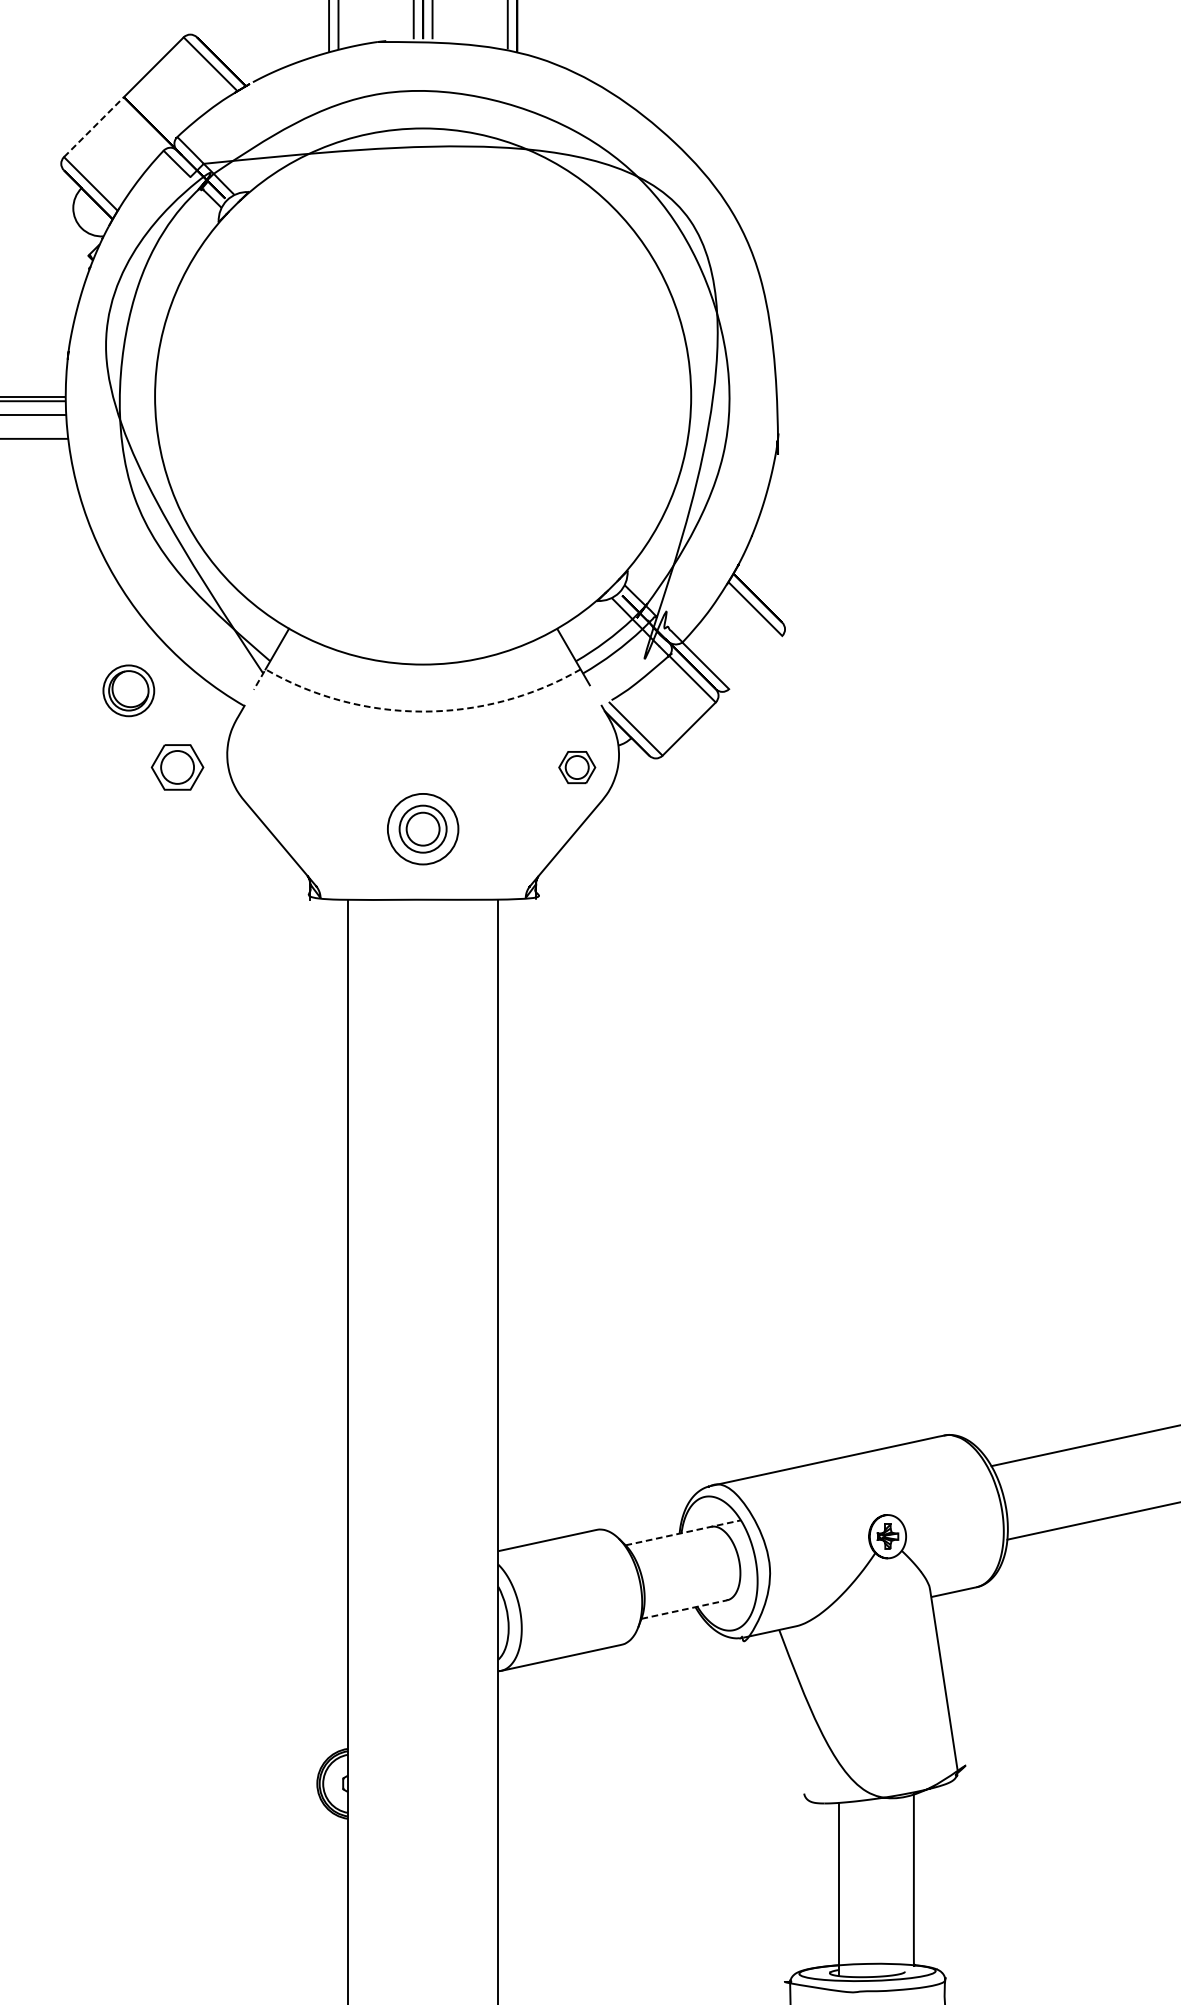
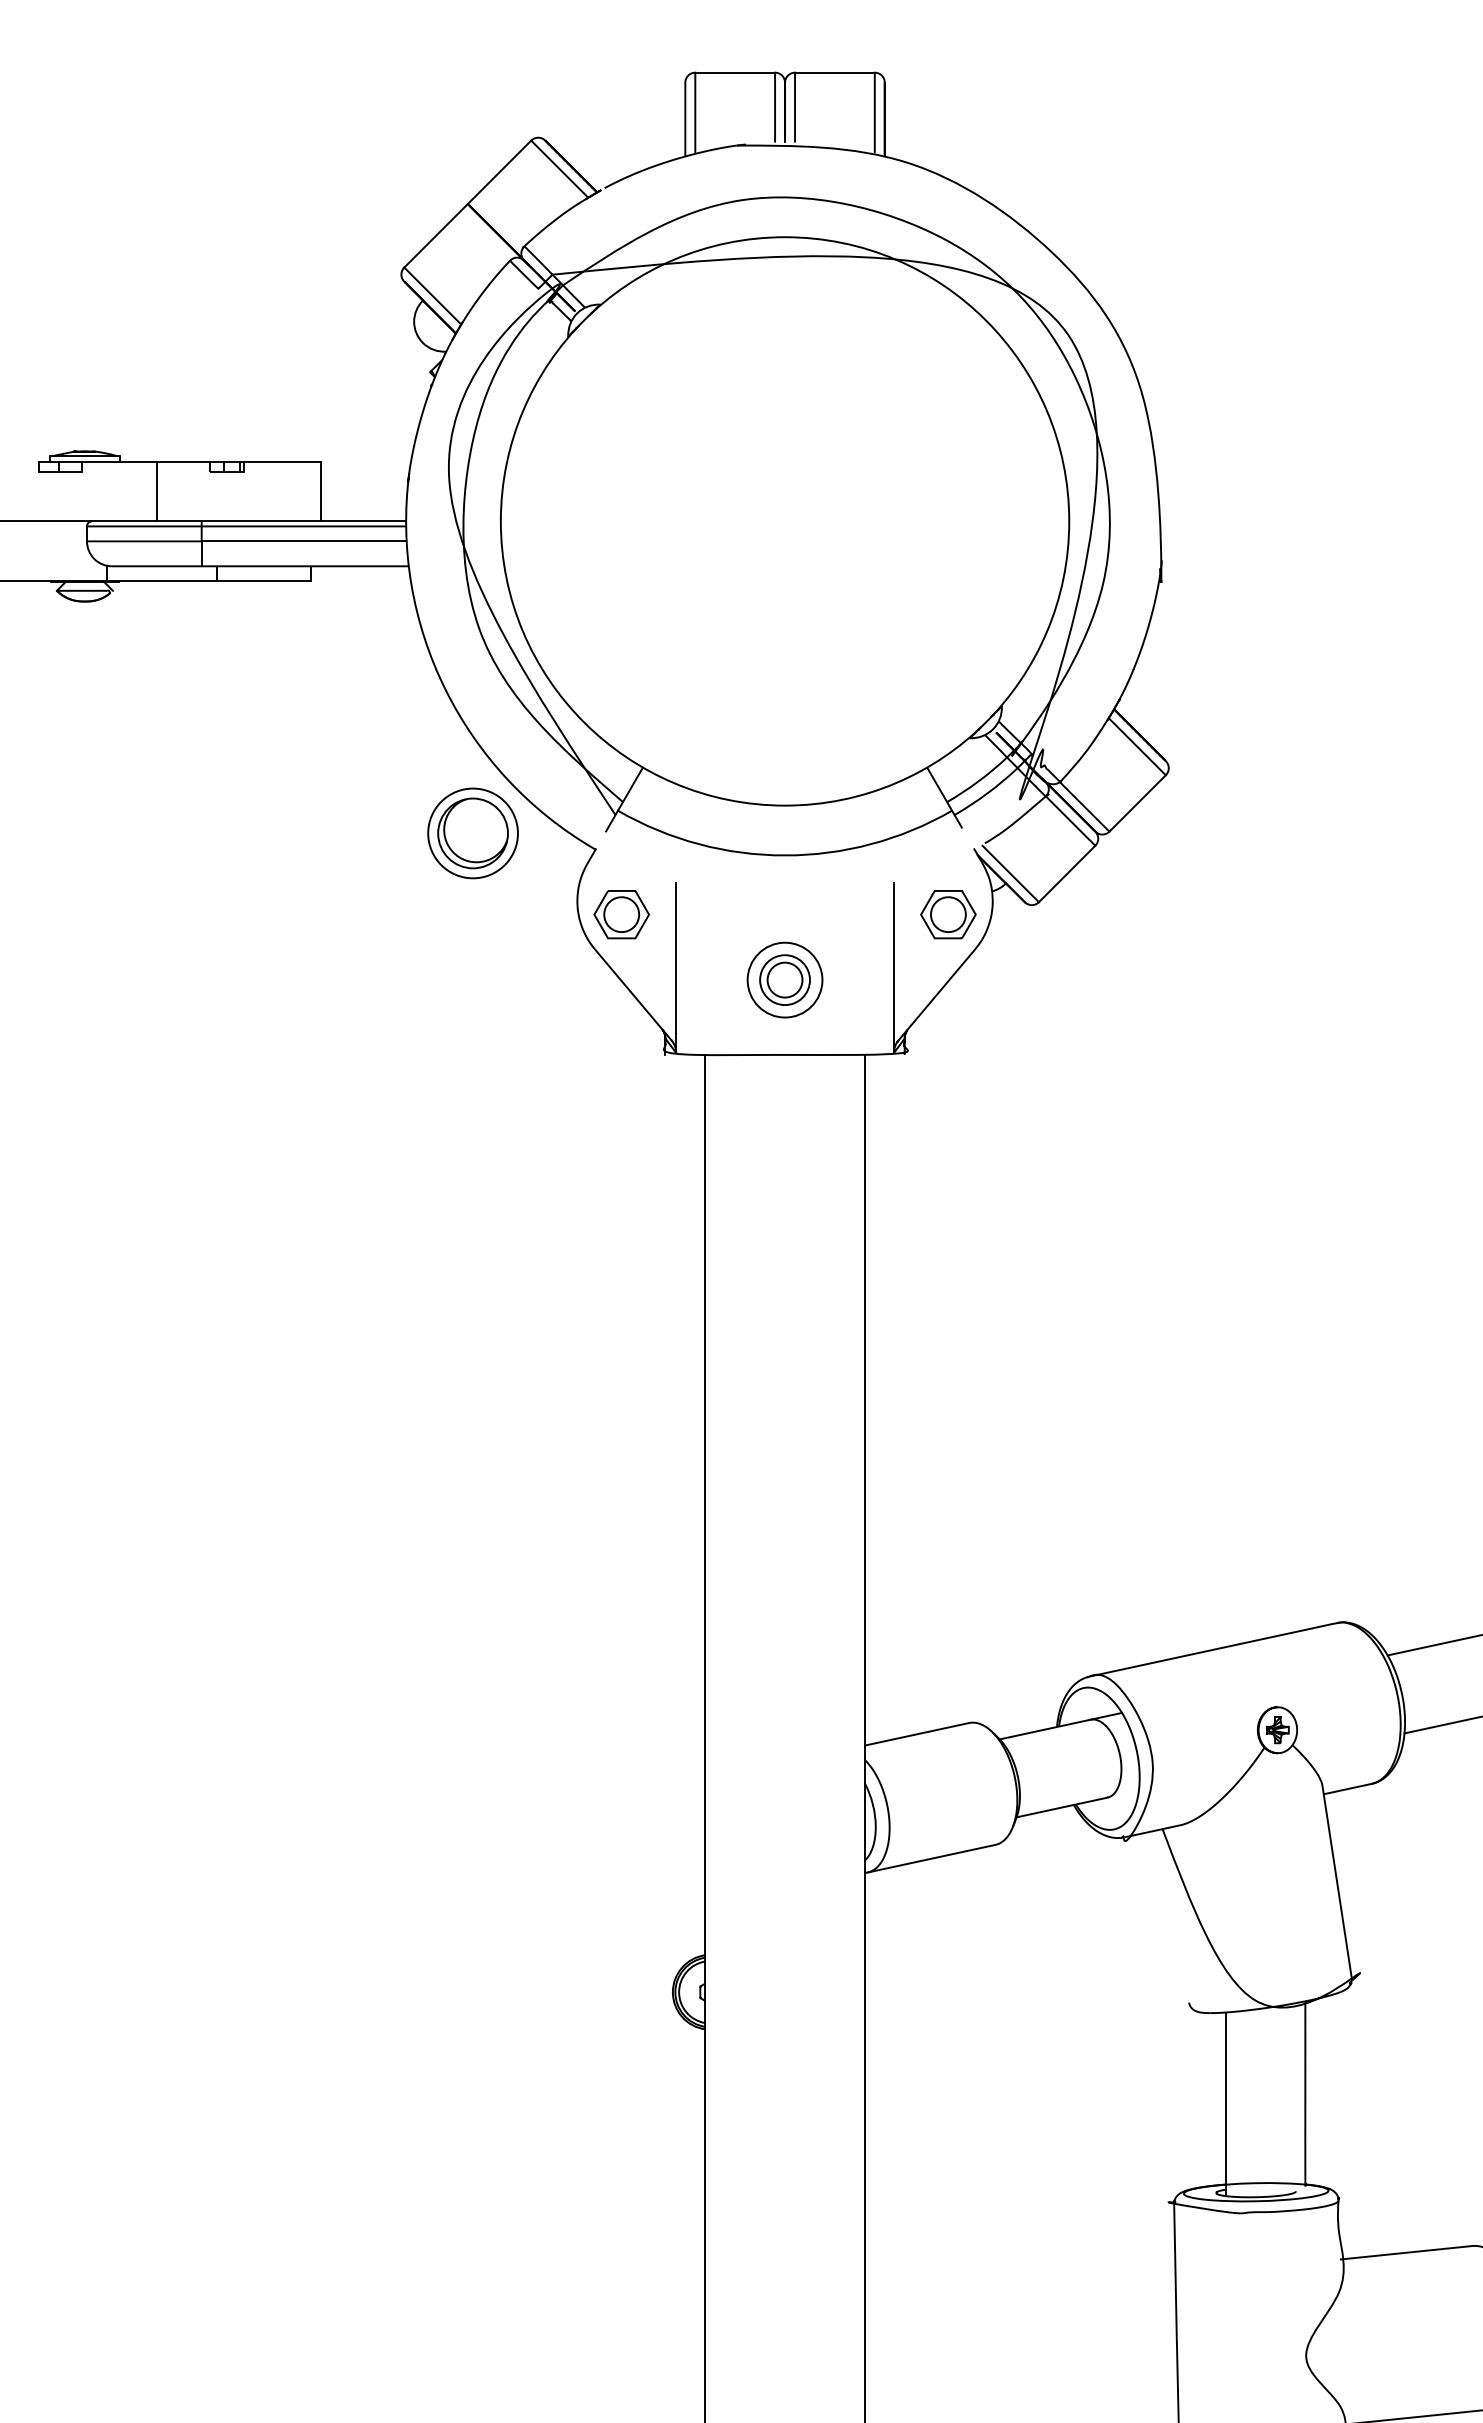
line: (94, 126) -> (436, 235), dashed -> solid
line: (755, 662) -> (1137, 803), added
part: (128, 690) -> (472, 833), size x1.67
line: (412, 711) -> (773, 855), dashed -> solid
part: (177, 767) -> (621, 914), moved
part: (577, 767) -> (948, 914), size x1.43
line: (320, 818) -> (676, 968), added
line: (525, 818) -> (893, 968), added
line: (682, 1533) -> (1060, 1726), dashed -> solid
line: (684, 1609) -> (1062, 1807), dashed -> solid

